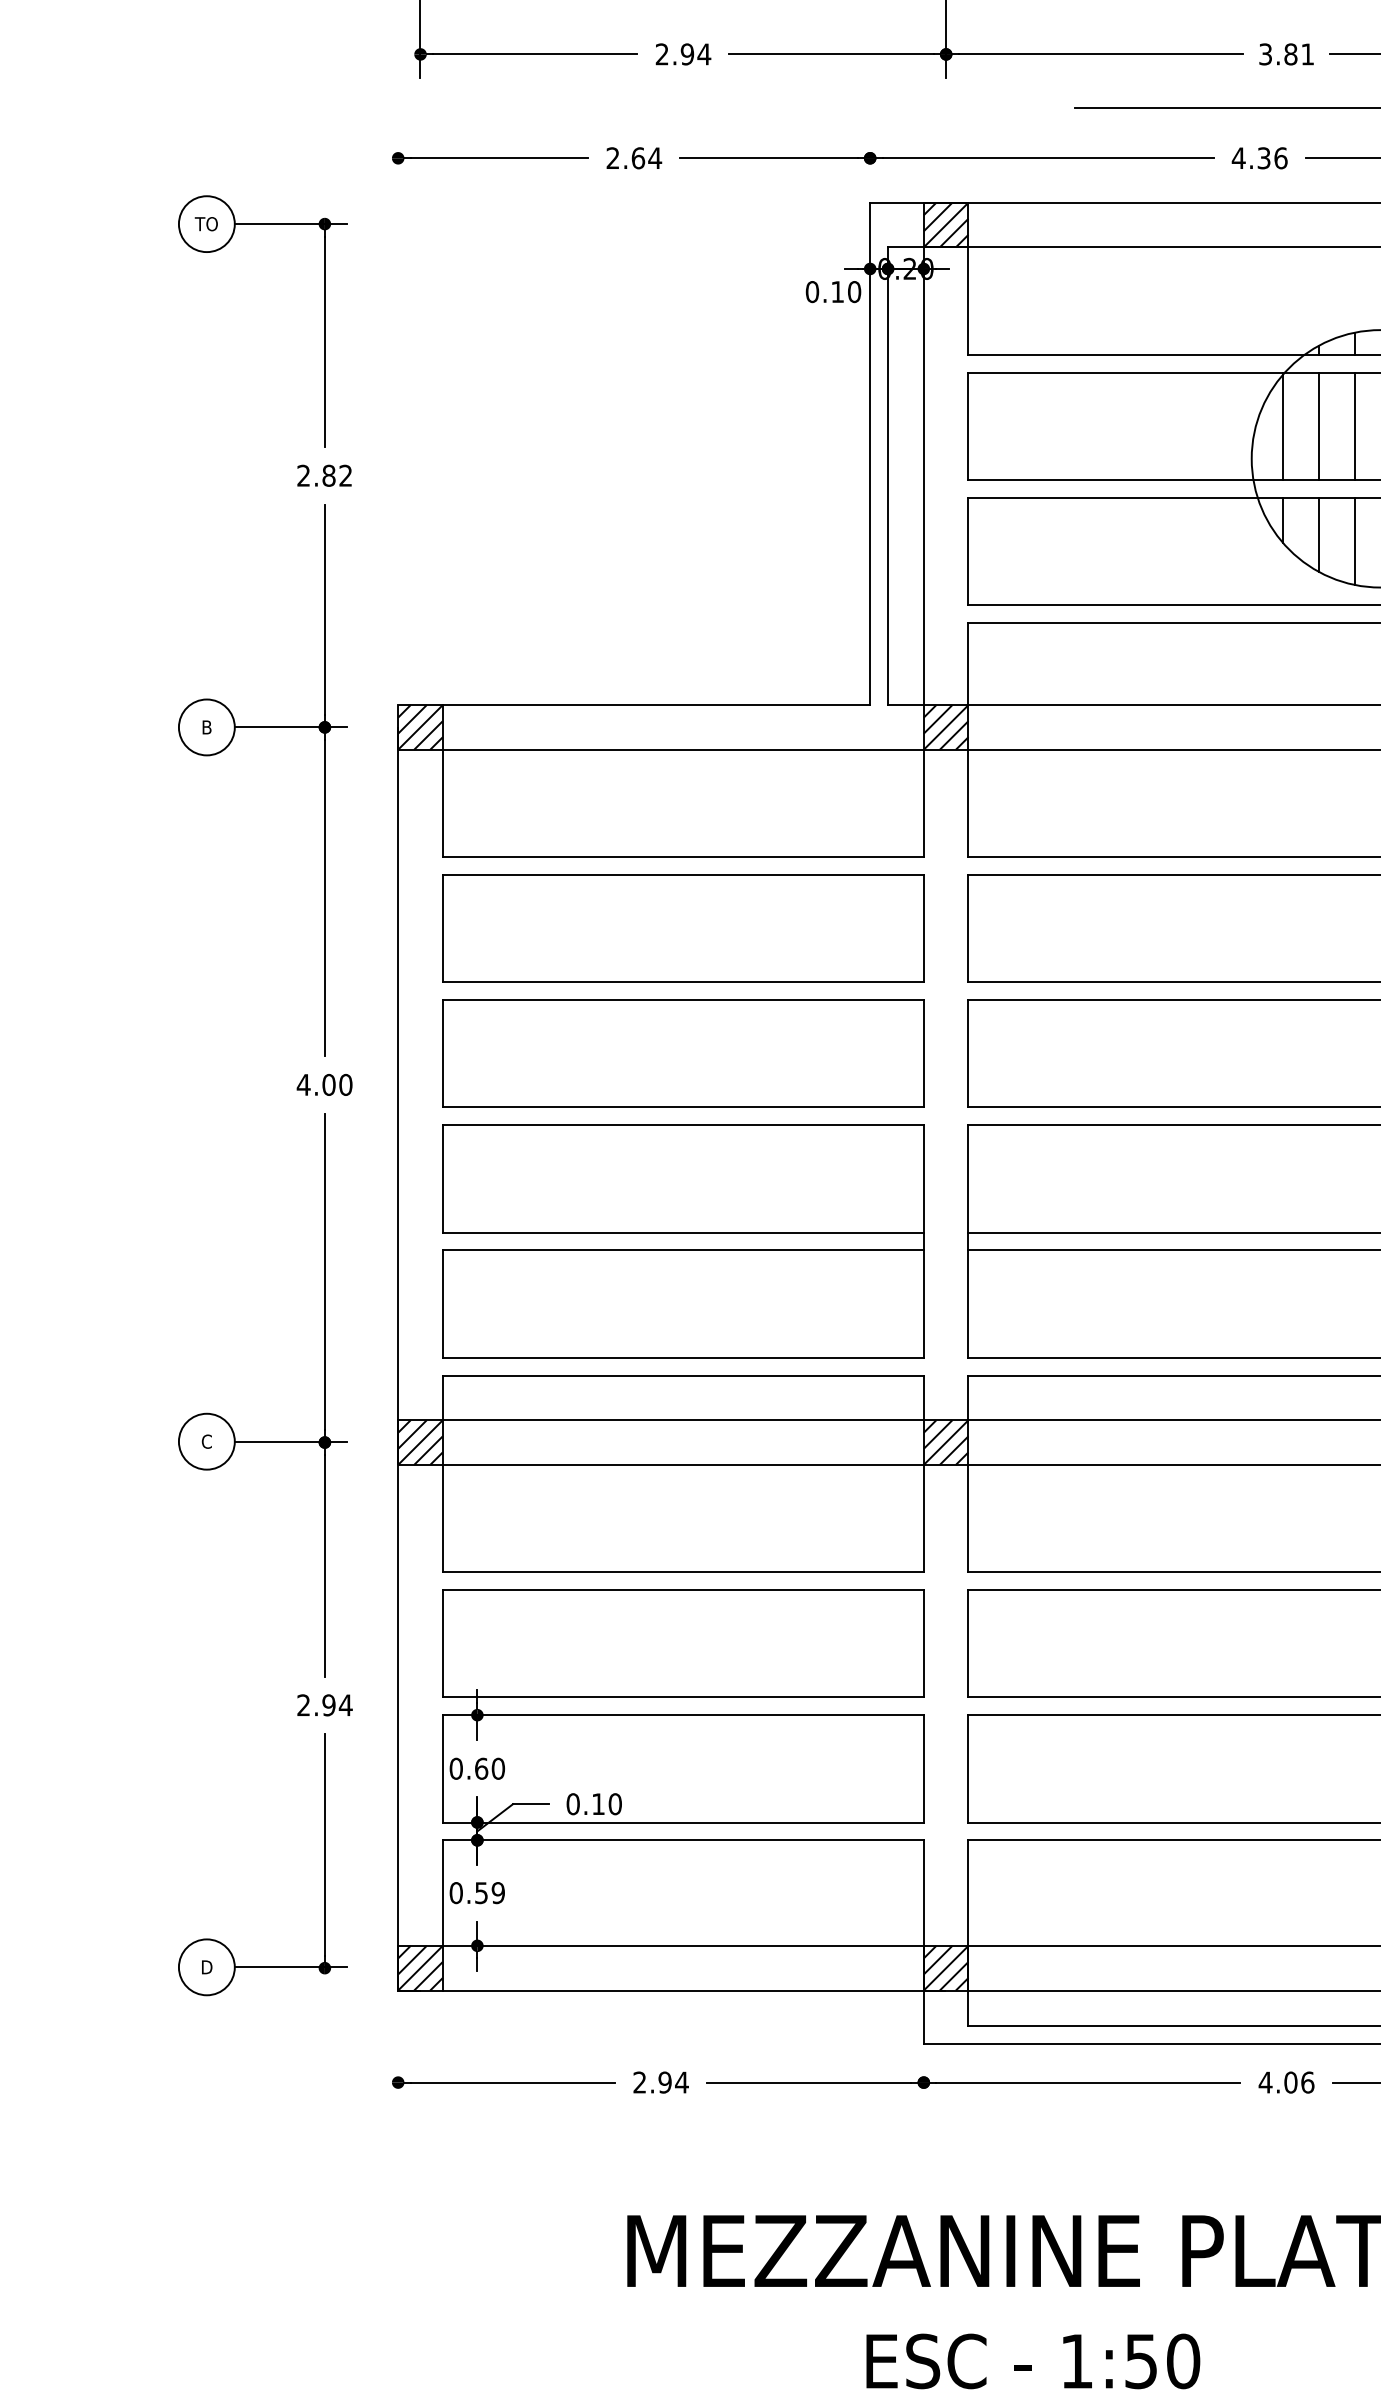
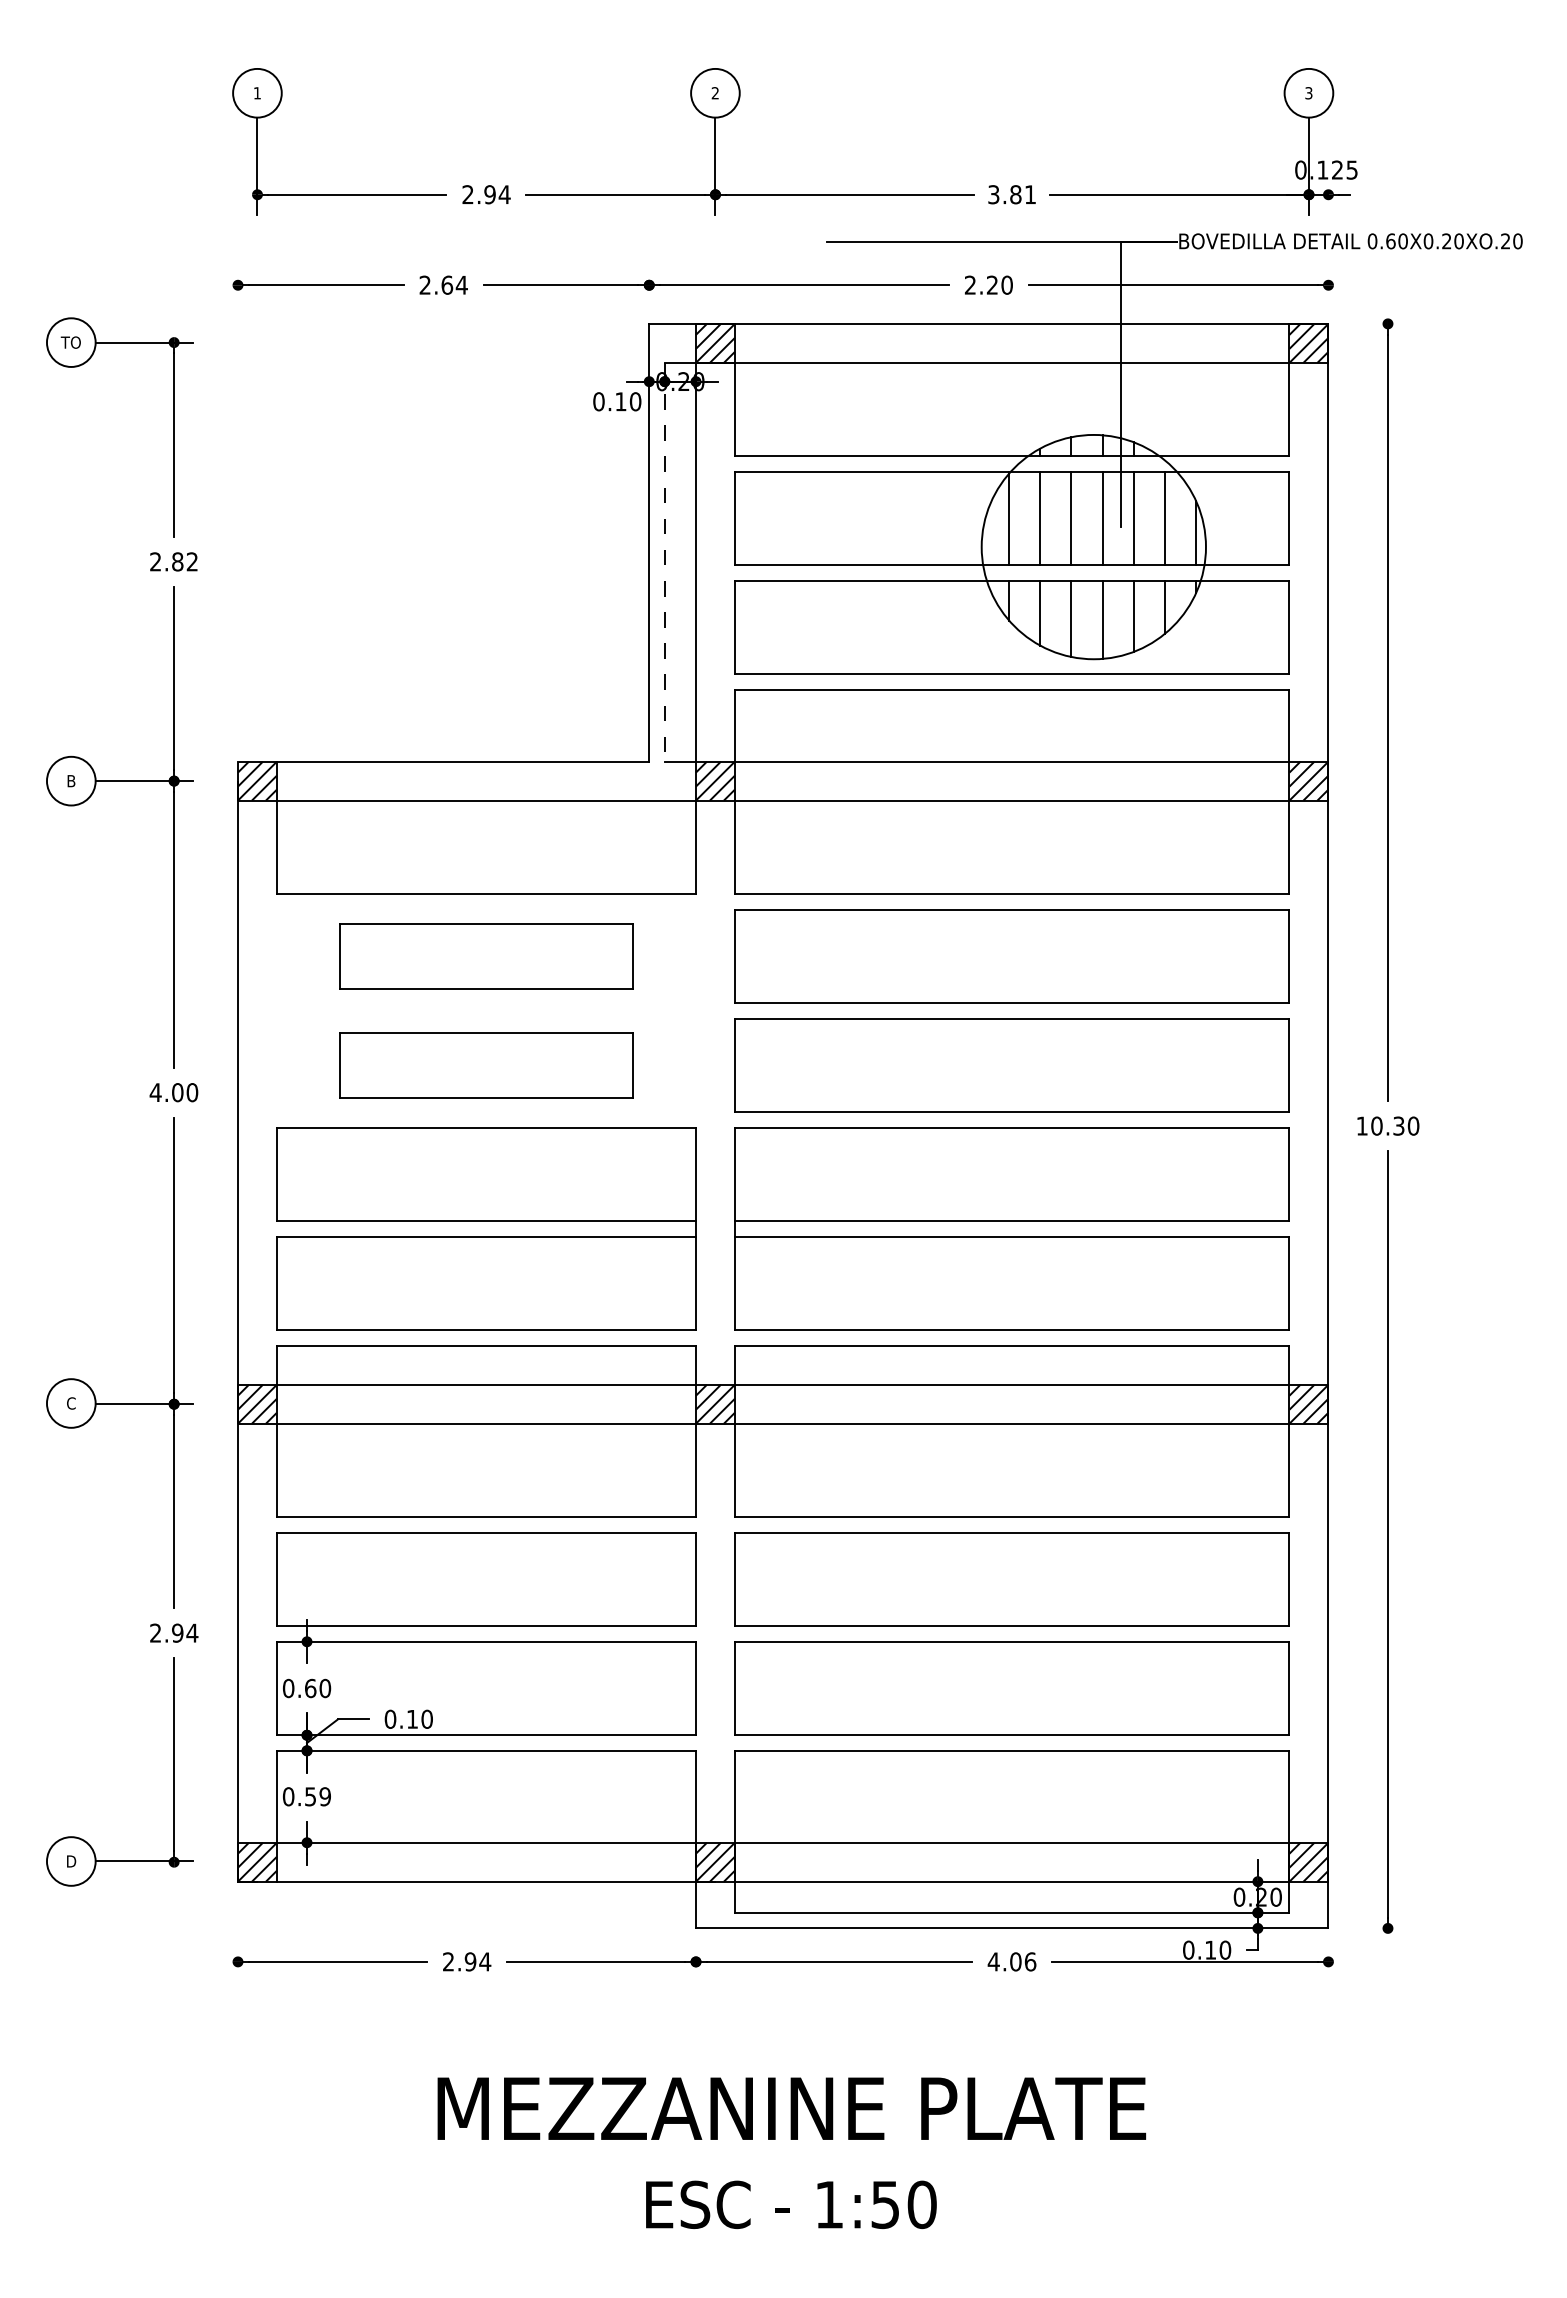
text: (1259, 157) -> (988, 284), 4.36 -> 2.20
line: (887, 476) -> (664, 562), solid -> dashed
part: (683, 928) -> (486, 956), size x0.7
part: (683, 1053) -> (486, 1065), size x0.7

